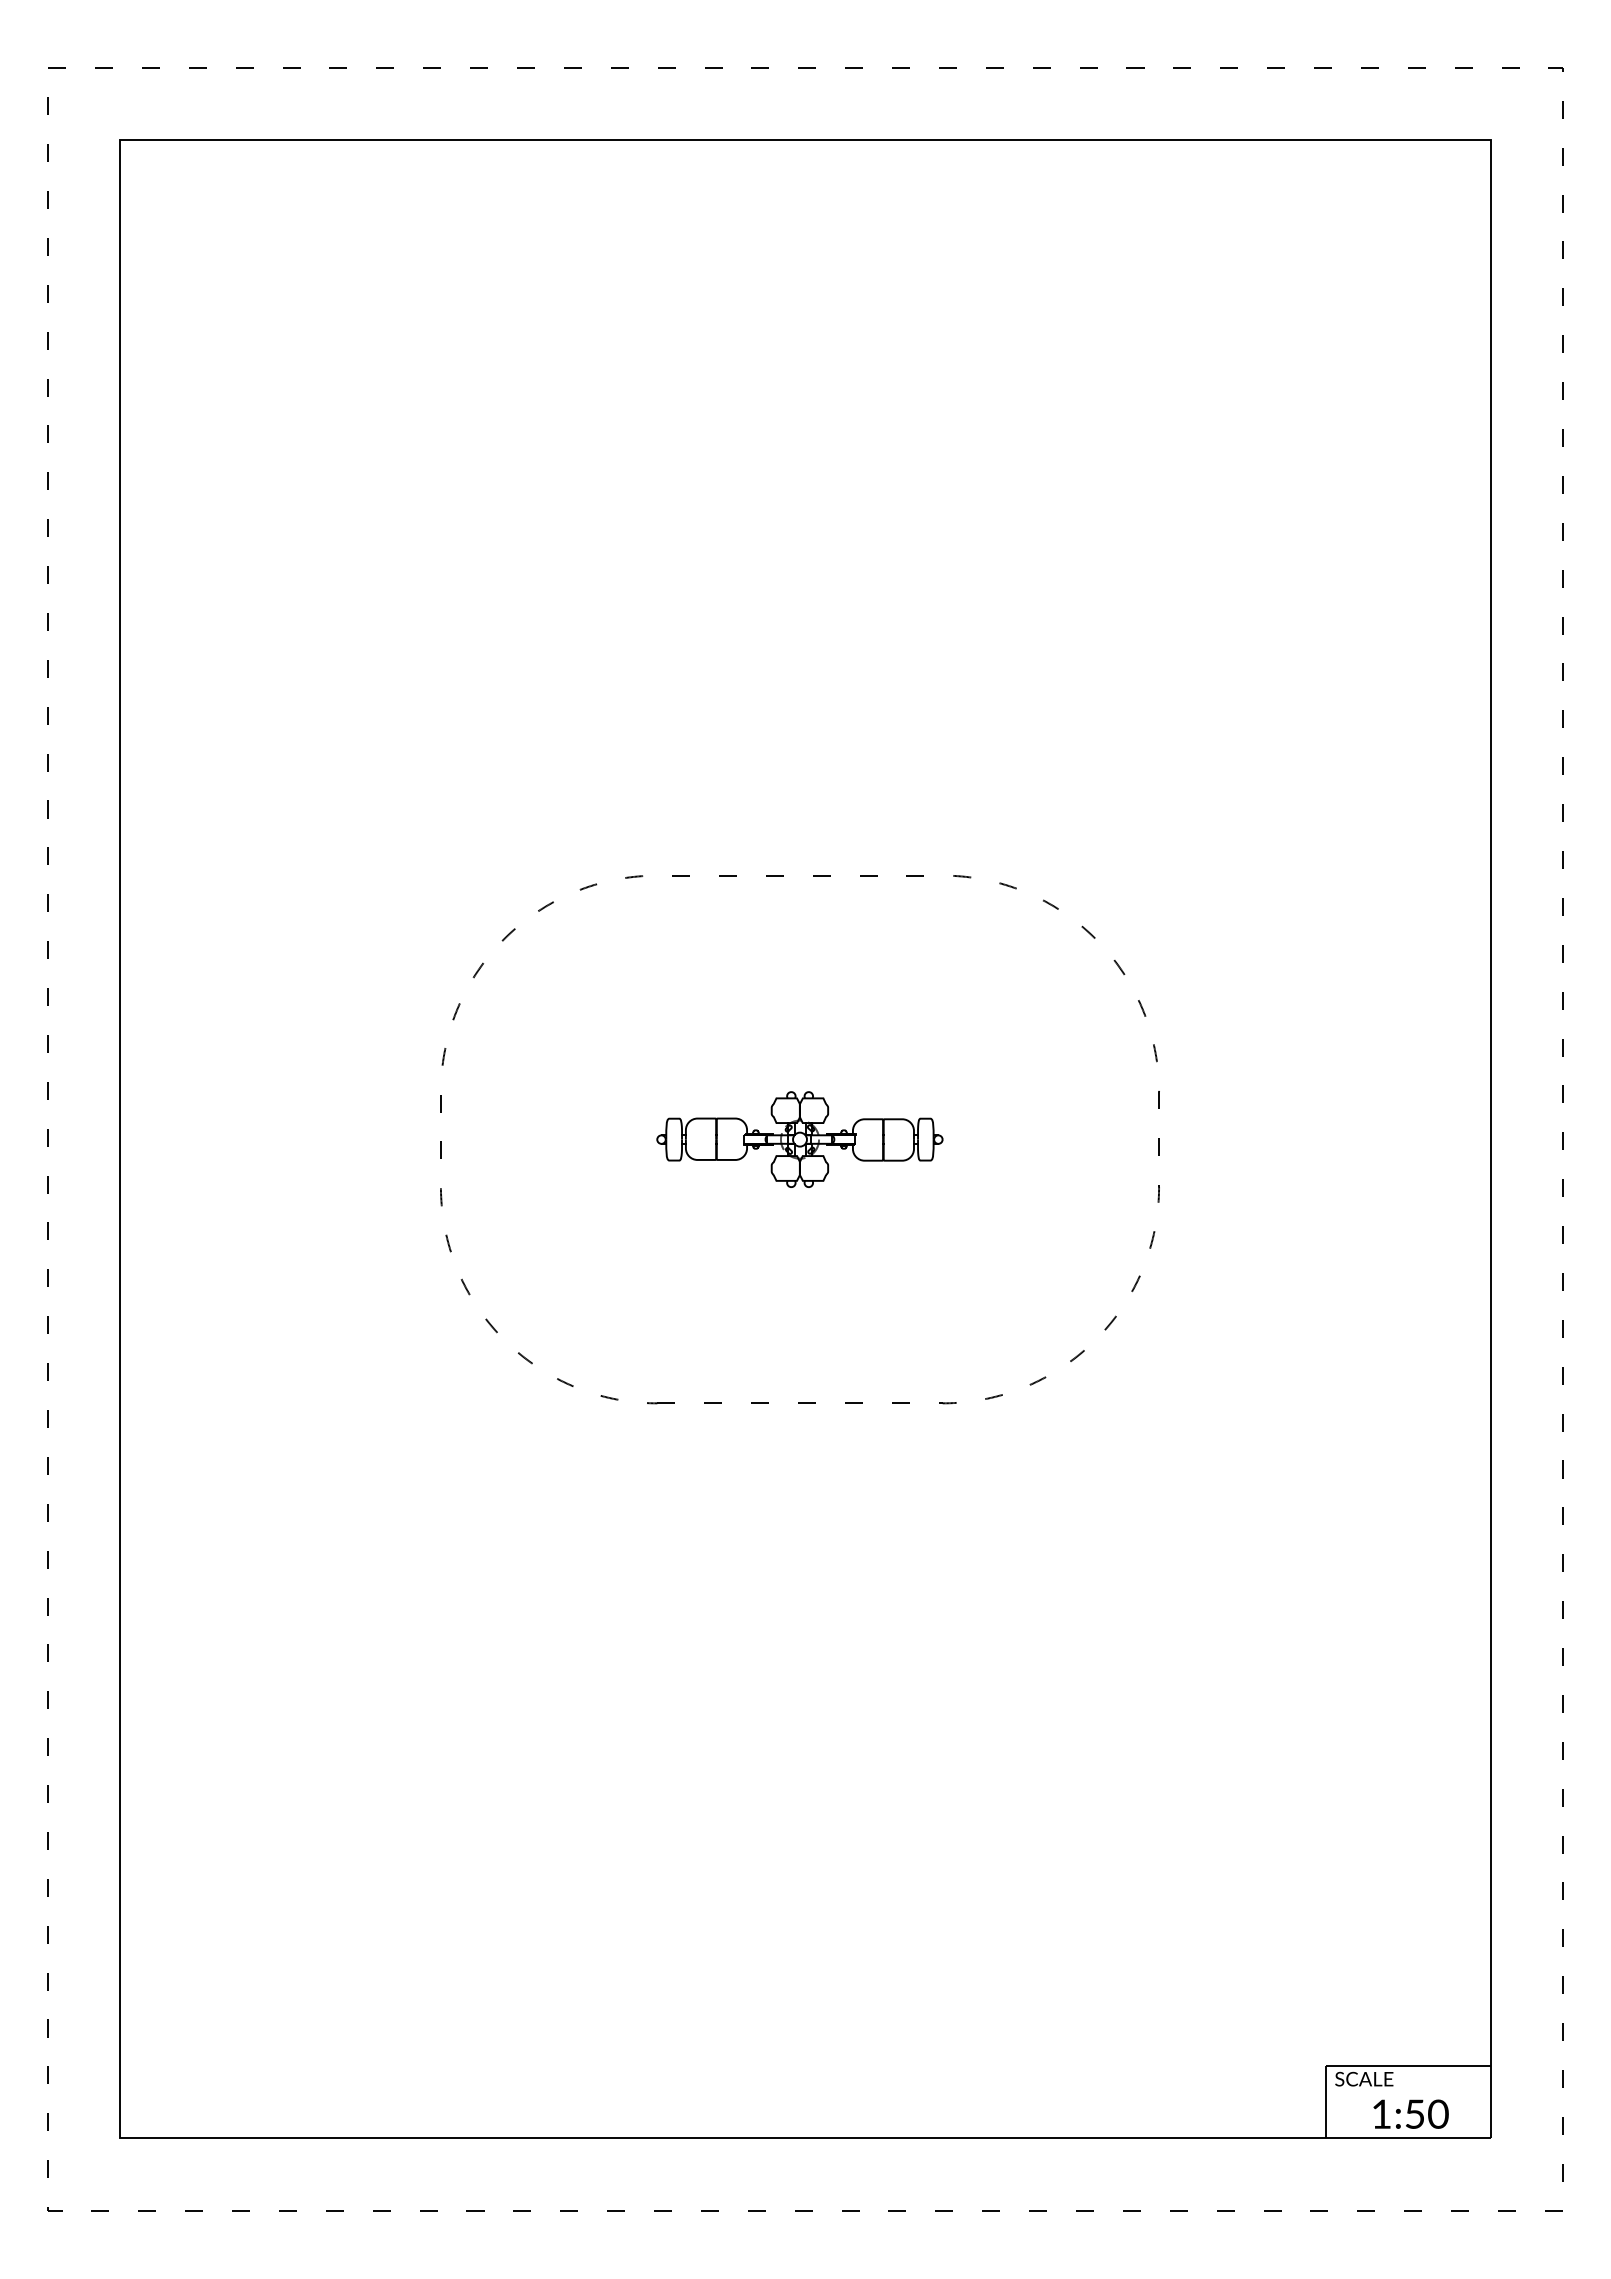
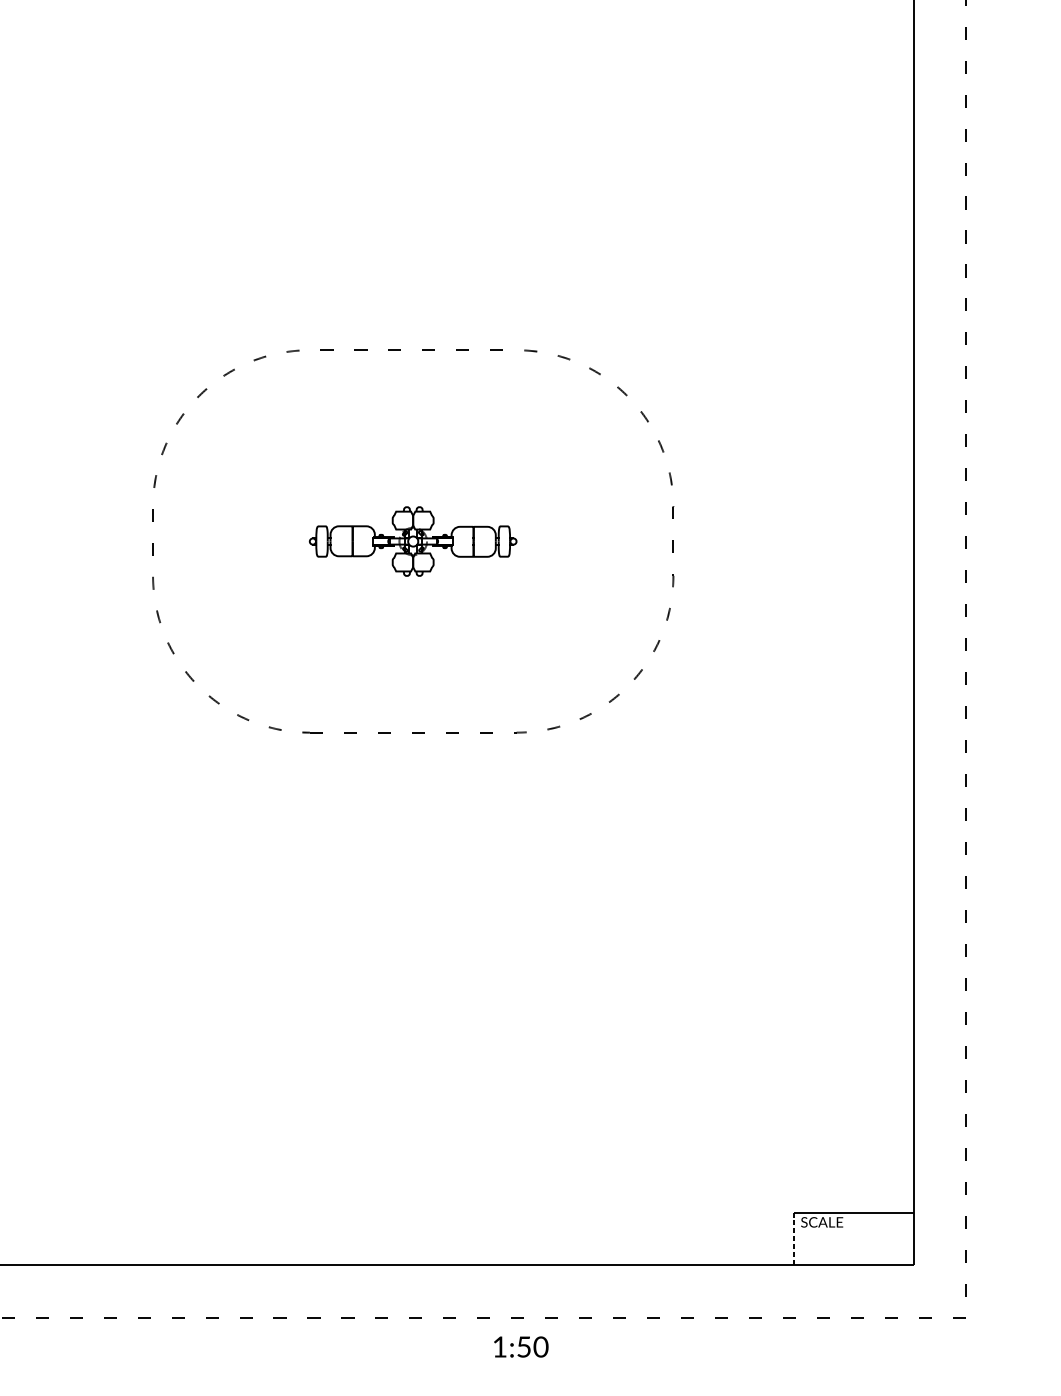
line: (1326, 2101) -> (794, 1238), solid -> dashed
text: (1410, 2113) -> (520, 1346), moved

